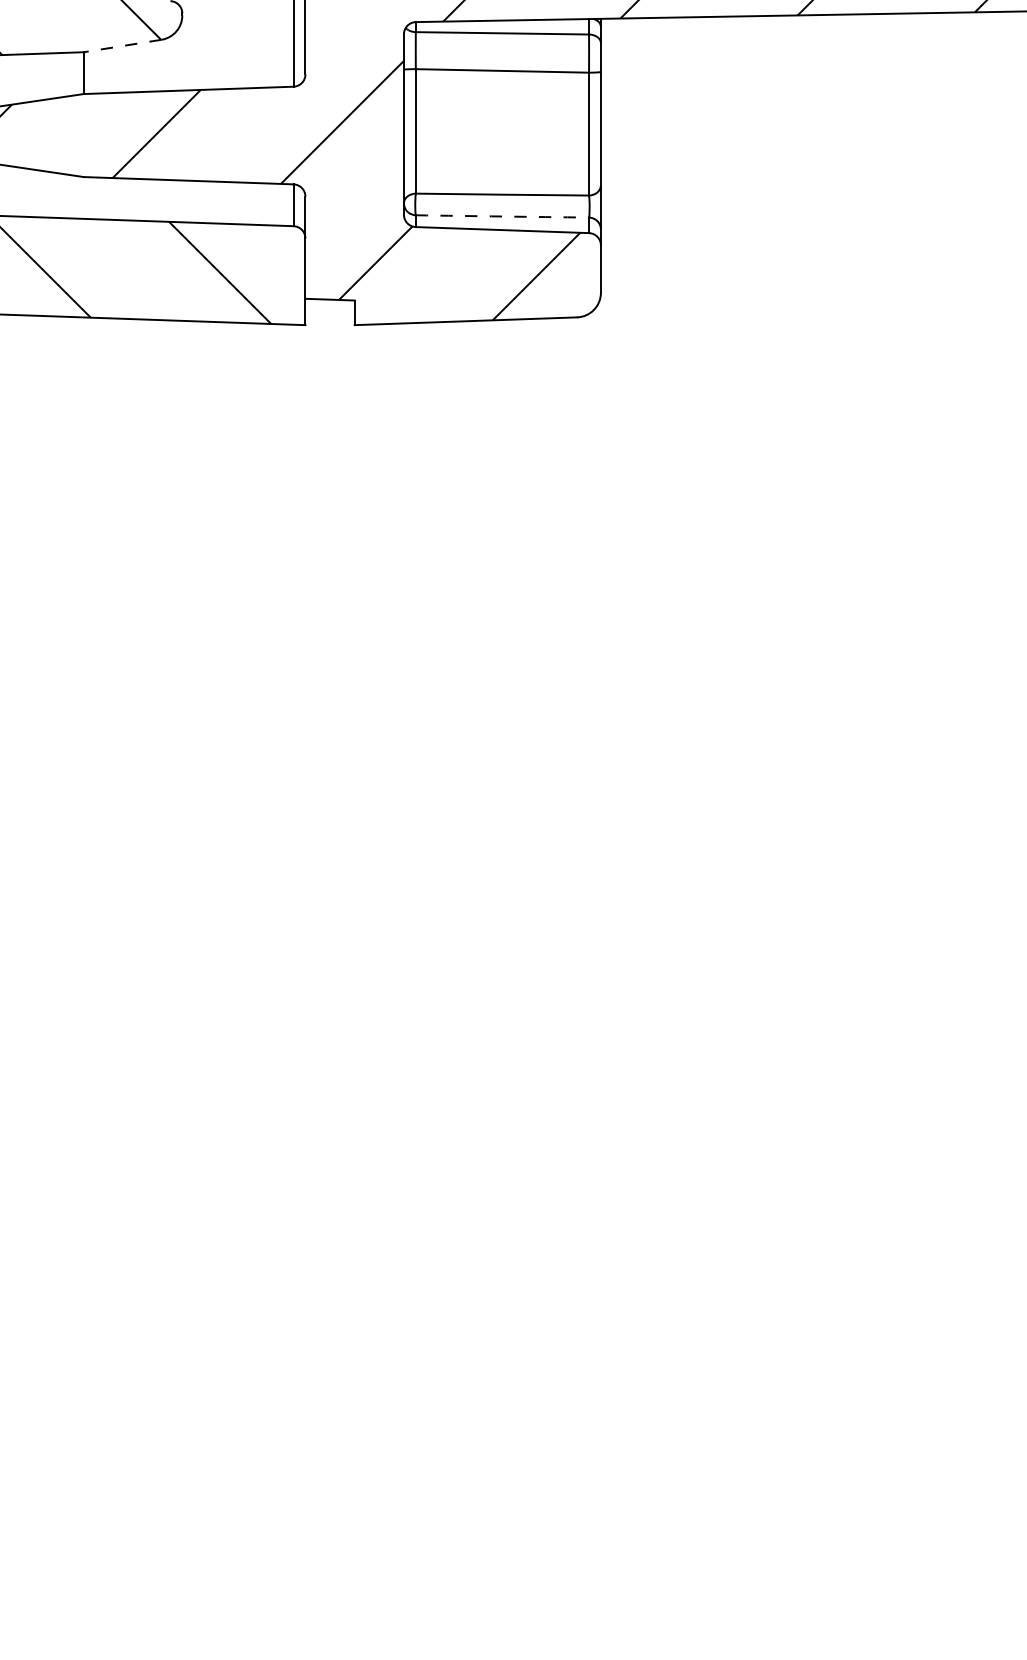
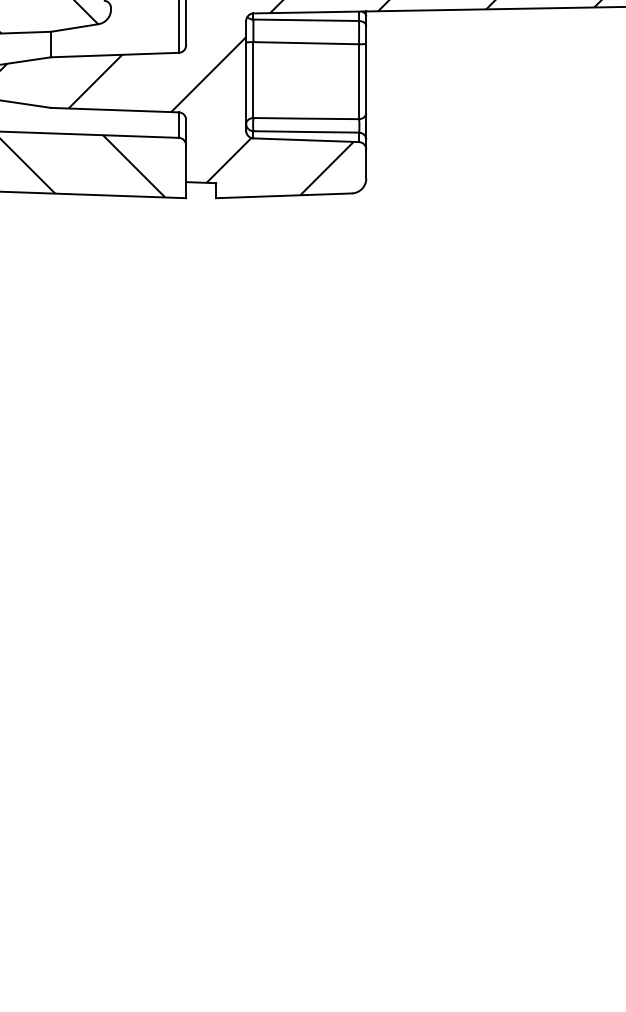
line: (122, 46) -> (74, 28), dashed -> solid
arc: (502, 215) -> (306, 131), dashed -> solid

